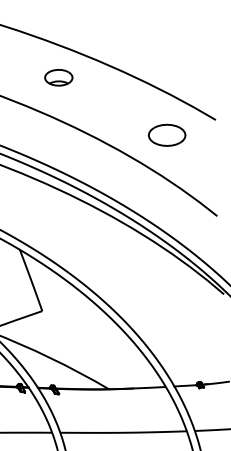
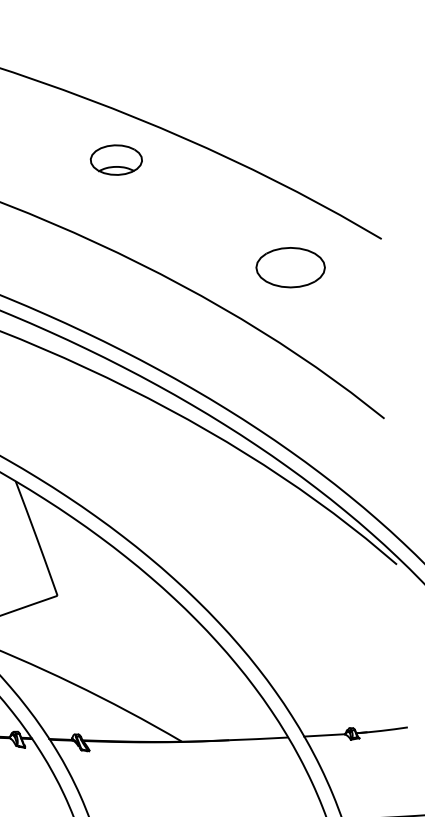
part: (58, 77) -> (115, 159), moved

